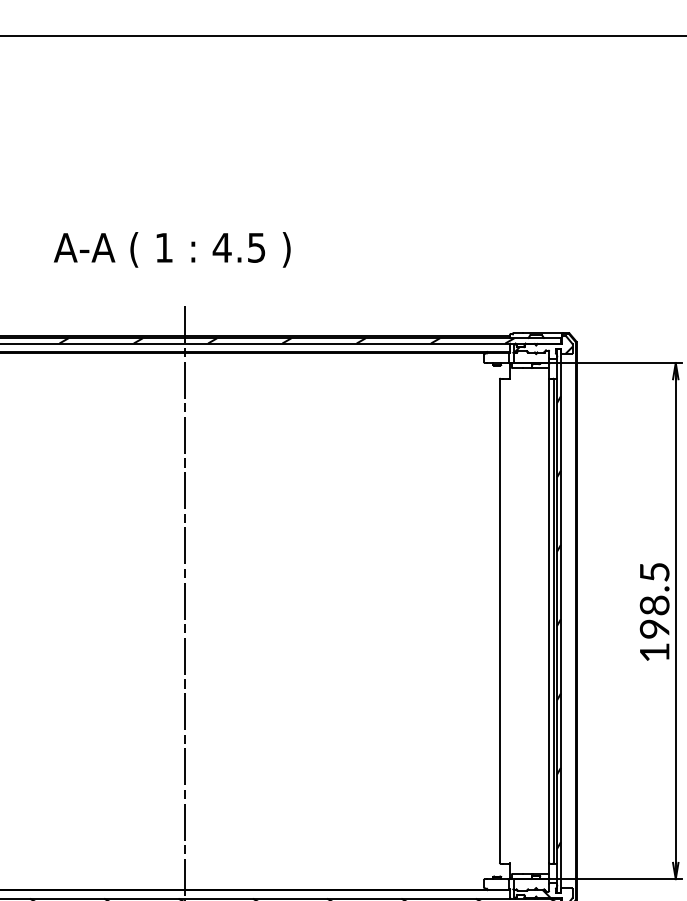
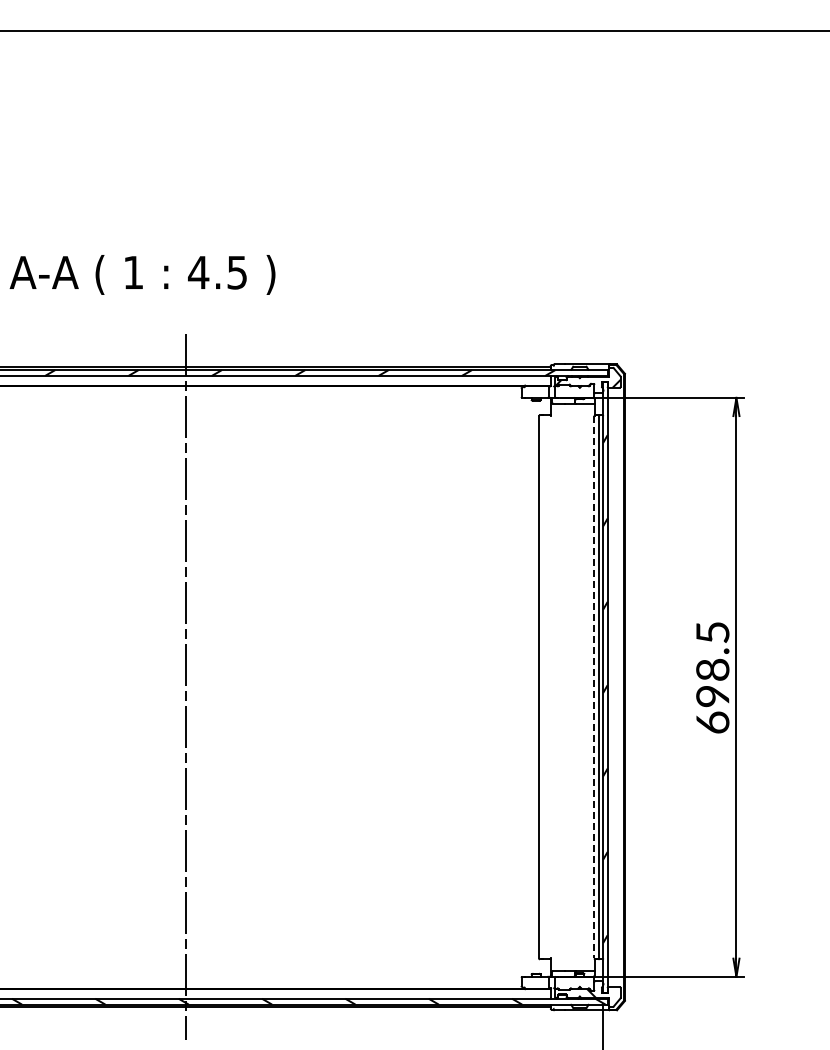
text: (172, 249) -> (142, 274), moved
line: (549, 621) -> (594, 687), solid -> dashed
text: (654, 652) -> (712, 722), 198.5 -> 698.5

